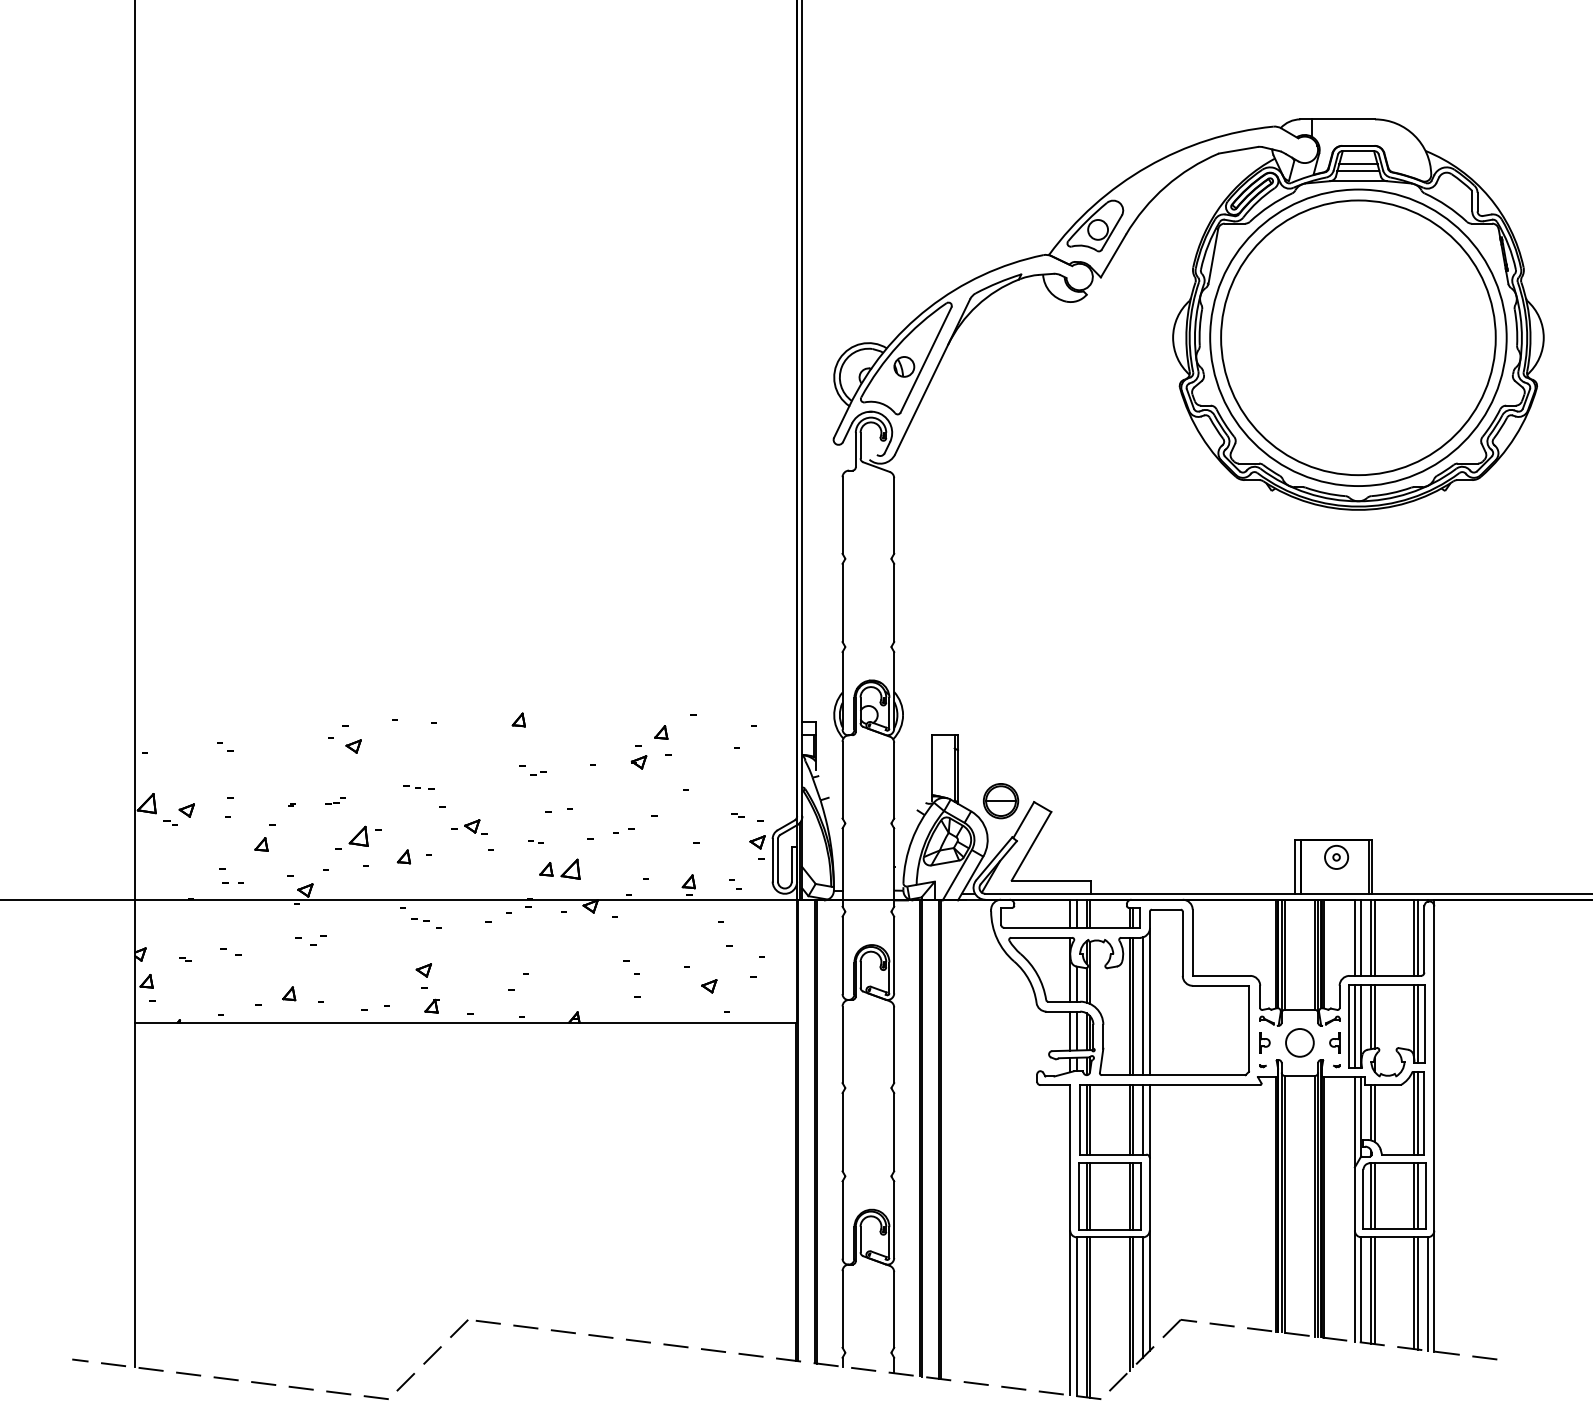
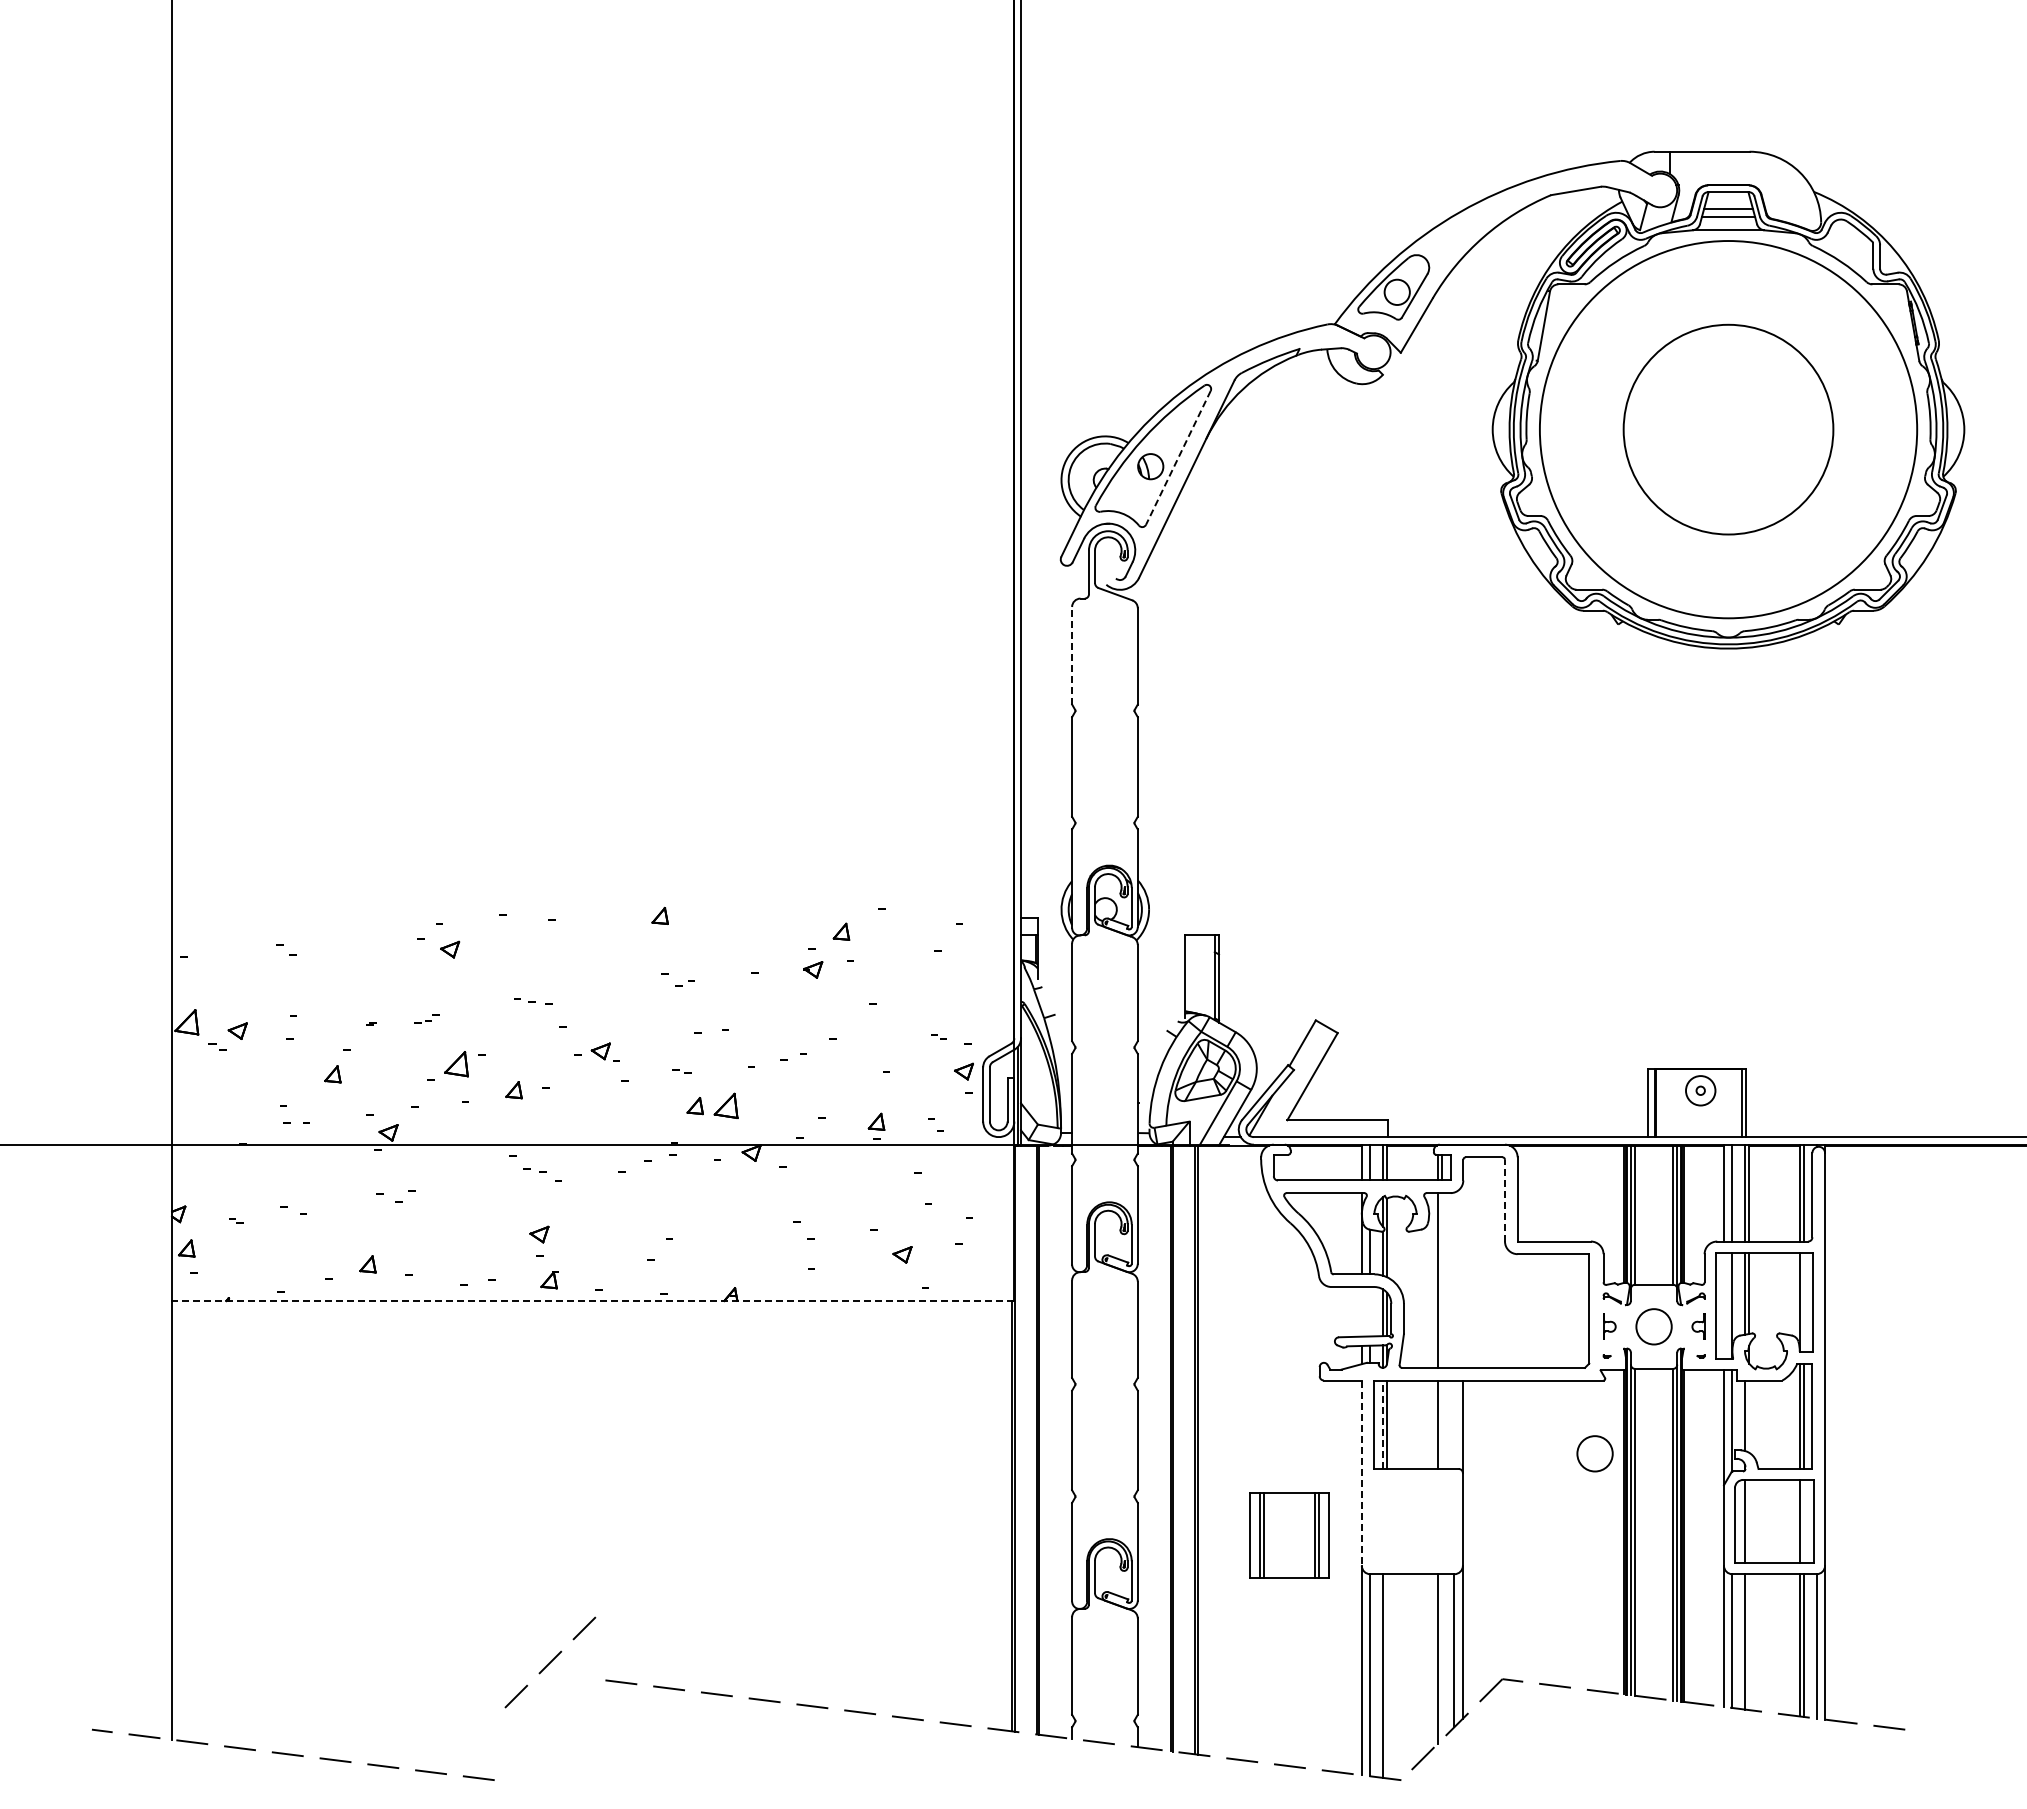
circle: (1358, 337) -> (1728, 429), size x0.6
line: (926, 360) -> (1178, 458), solid -> dashed
line: (842, 515) -> (1072, 655), solid -> dashed
part: (1000, 800) -> (1273, 1018), removed
line: (1183, 943) -> (1505, 1200), solid -> dashed
line: (1149, 1002) -> (1462, 1275), removed
line: (1143, 1005) -> (1454, 1279), removed
line: (1132, 1006) -> (1441, 1280), removed
line: (465, 1022) -> (592, 1300), solid -> dashed
line: (1417, 1023) -> (1803, 1302), removed
line: (1354, 1026) -> (1723, 1305), removed
line: (1069, 1030) -> (1361, 1311), removed
line: (1077, 1030) -> (1370, 1311), removed
line: (1374, 1113) -> (1749, 1416), removed
line: (1086, 1119) -> (1382, 1424), solid -> dashed
line: (1132, 1119) -> (1441, 1424), removed
line: (1143, 1119) -> (1454, 1424), removed
circle: (1253, 1142) -> (1594, 1453), added
line: (1069, 1158) -> (1361, 1473), solid -> dashed
line: (1374, 1195) -> (1749, 1521), removed
line: (1417, 1195) -> (1803, 1521), removed
part: (1110, 1196) -> (1289, 1535), moved
line: (1374, 1290) -> (1749, 1642), removed
line: (1132, 1301) -> (1441, 1656), removed
line: (1090, 1317) -> (1387, 1676), removed
line: (432, 1355) -> (550, 1662), moved

